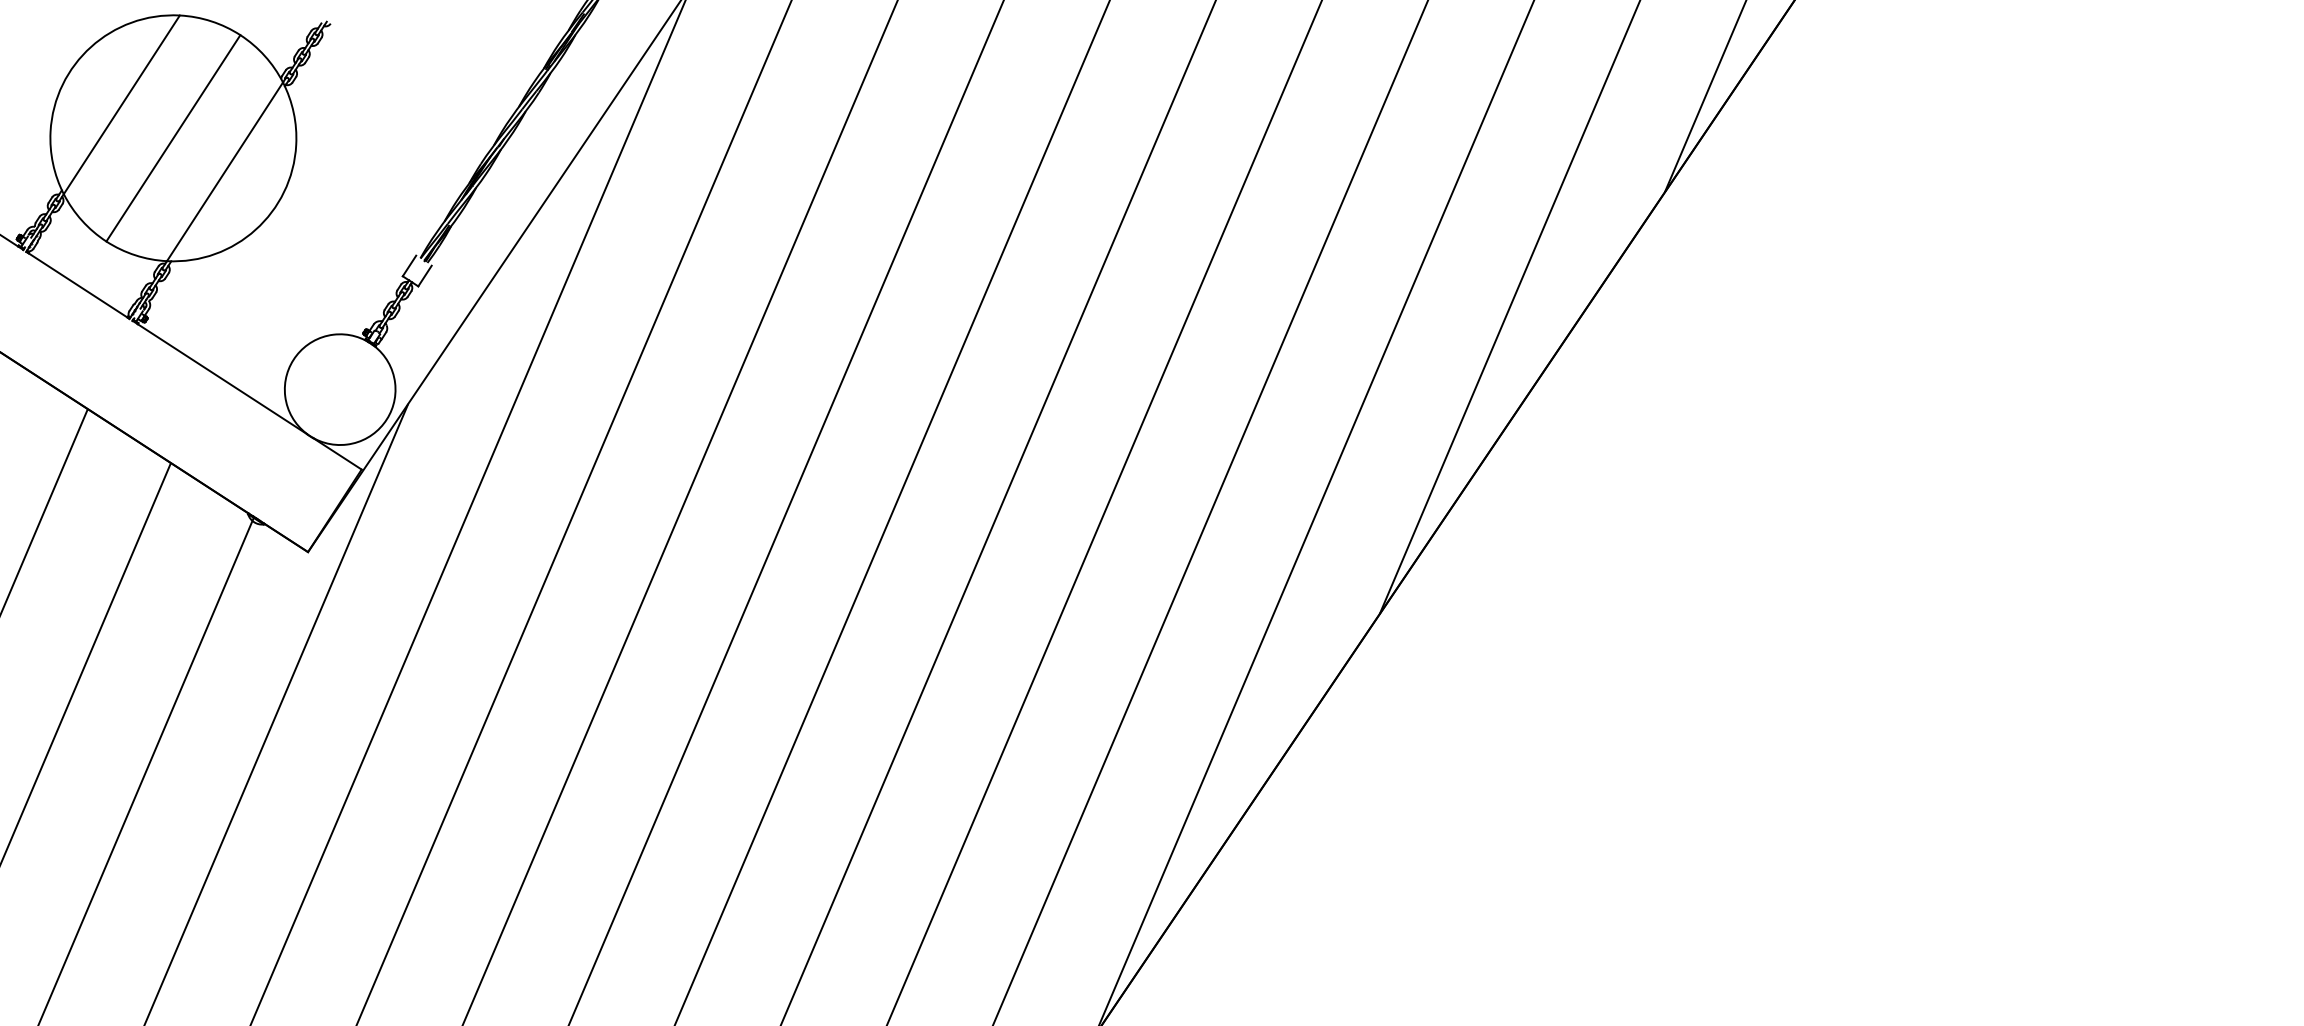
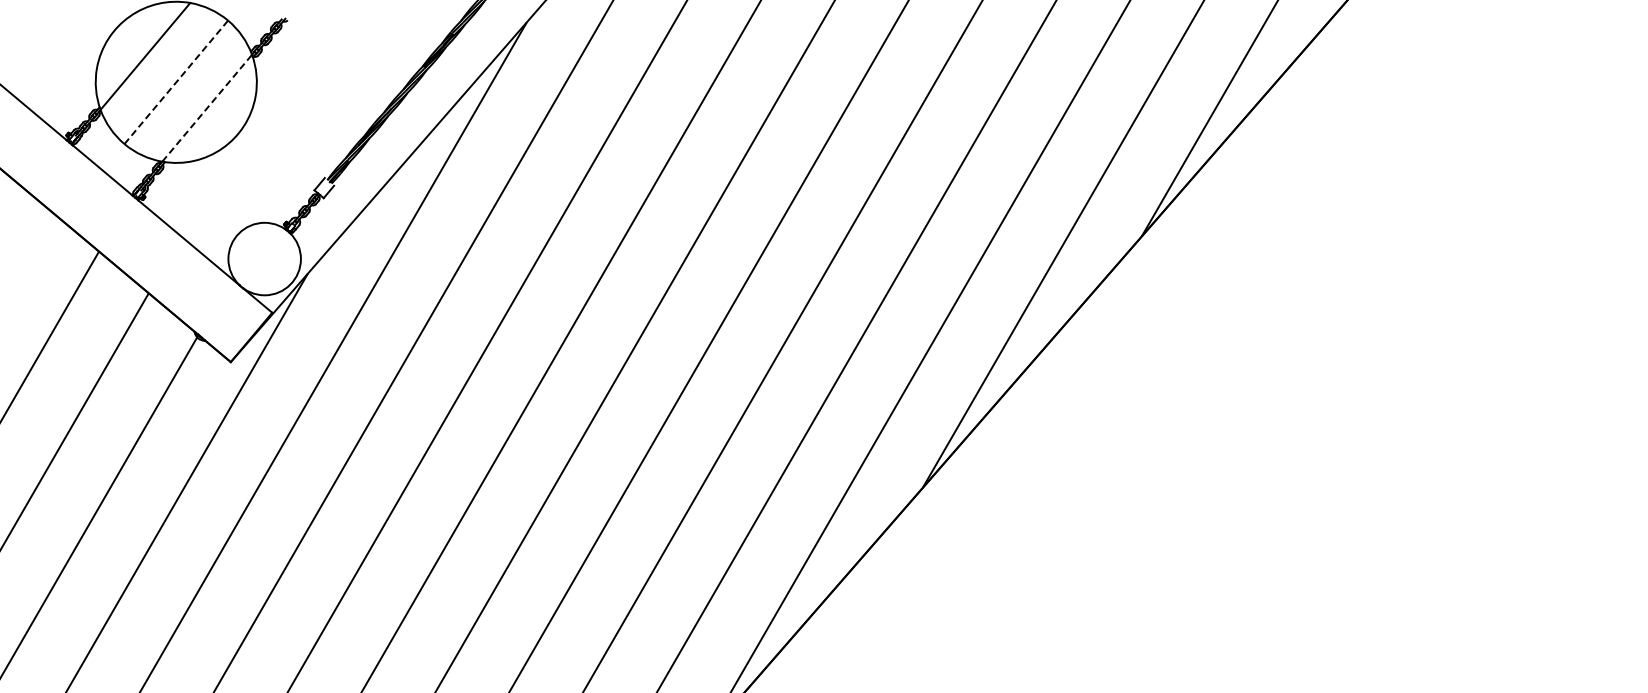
line: (173, 138) -> (176, 82), solid -> dashed
line: (225, 172) -> (207, 108), solid -> dashed

